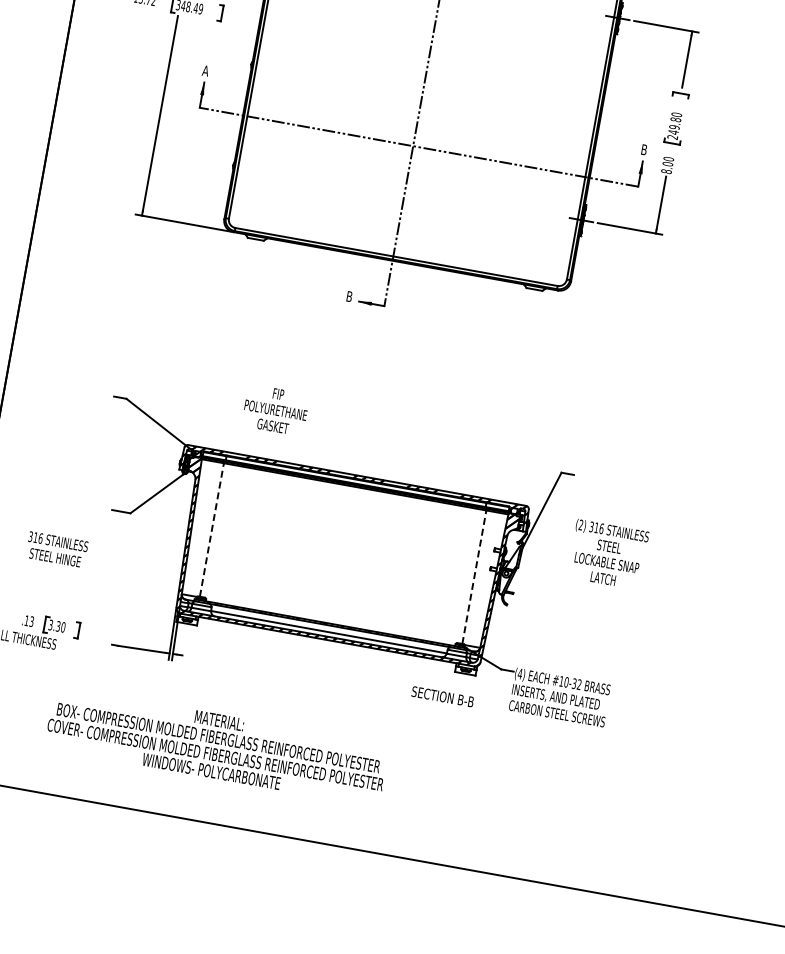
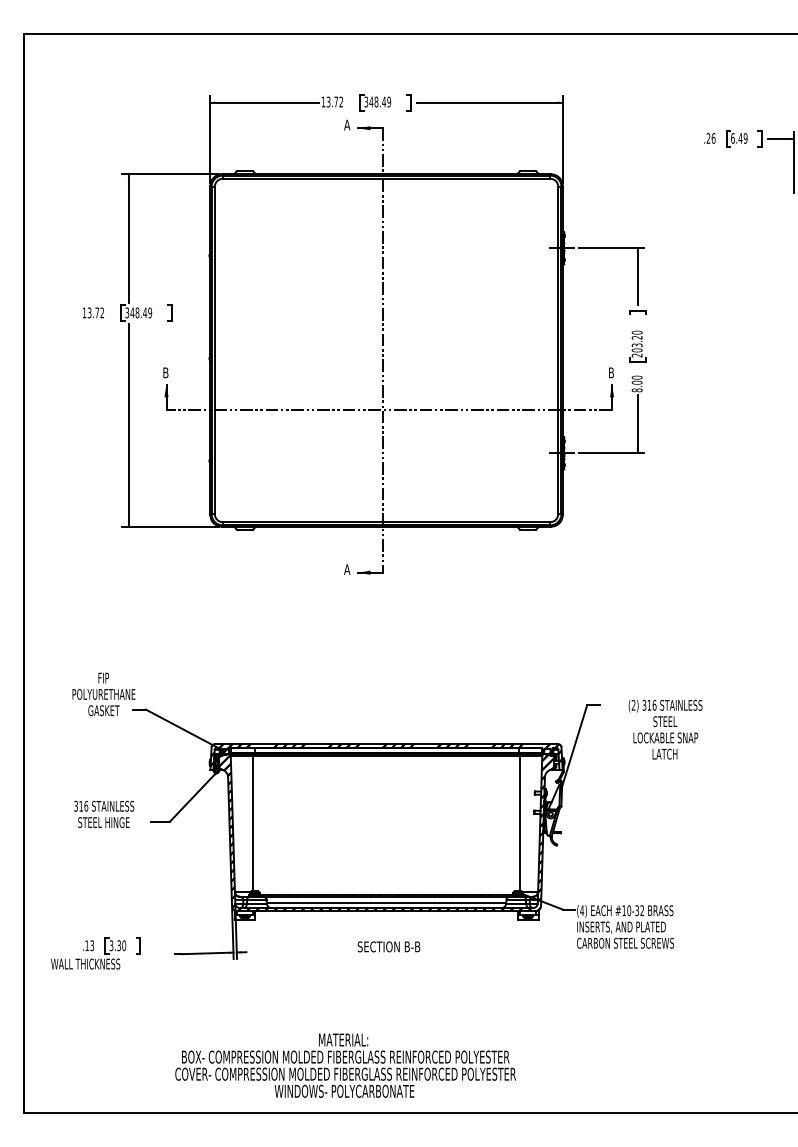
text: (205, 70) -> (165, 372), A -> B
text: (674, 125) -> (636, 343), 249.80 -> 203.20
text: (349, 296) -> (347, 569), B -> A
text: (275, 410) -> (103, 694), moved
line: (212, 529) -> (253, 823), dashed -> solid
text: (57, 548) -> (104, 813), moved
text: (608, 554) -> (665, 729), moved
line: (474, 577) -> (519, 823), dashed -> solid
text: (442, 696) -> (388, 946), moved
text: (216, 746) -> (345, 1065), moved

